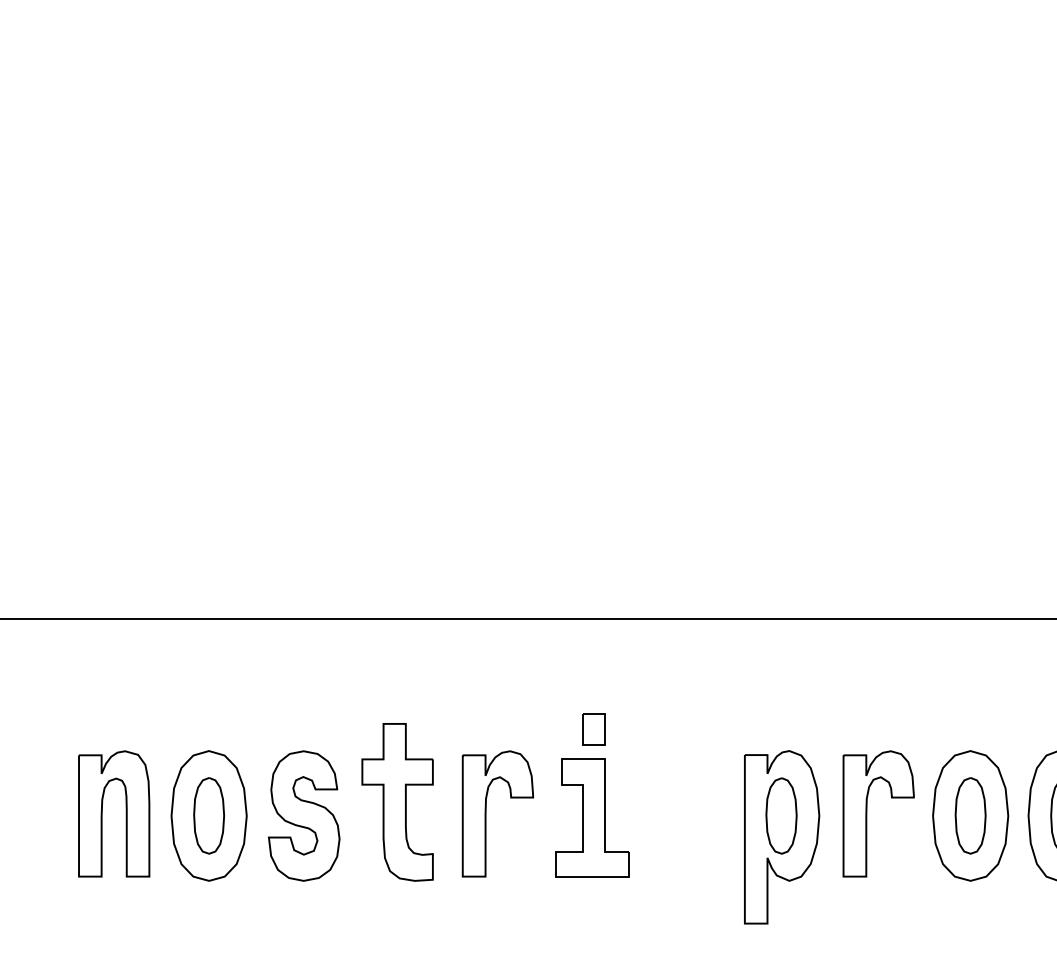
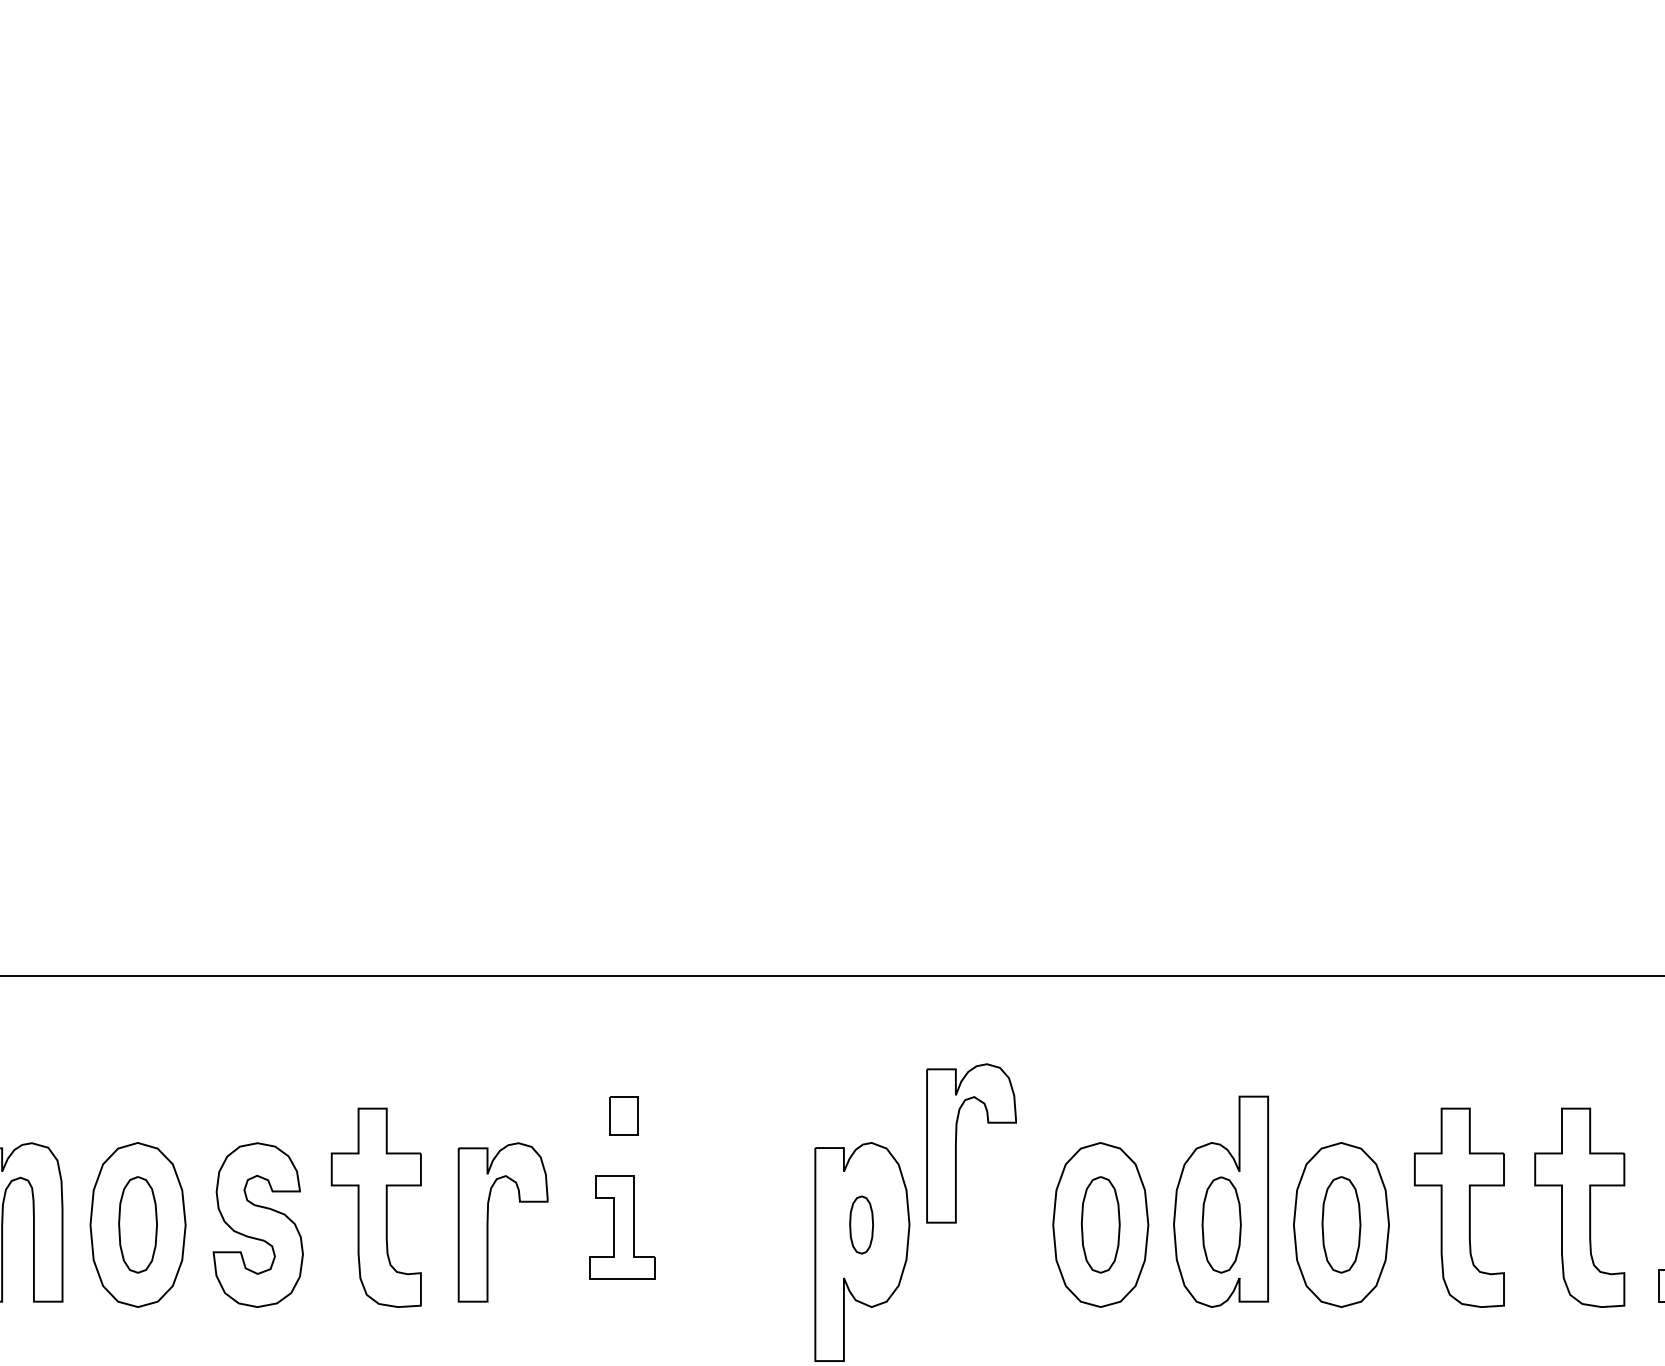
part: (866, 813) -> (956, 1143), moved
part: (781, 815) -> (861, 1224), size x0.6
part: (592, 817) -> (622, 1227), size x0.7

